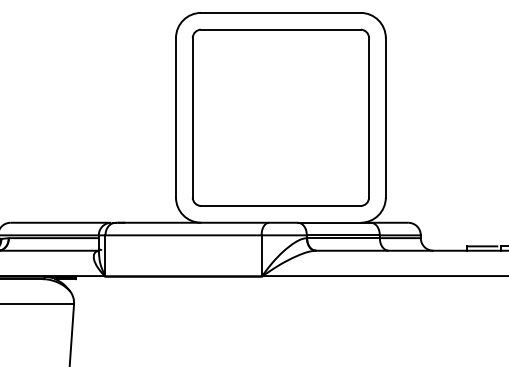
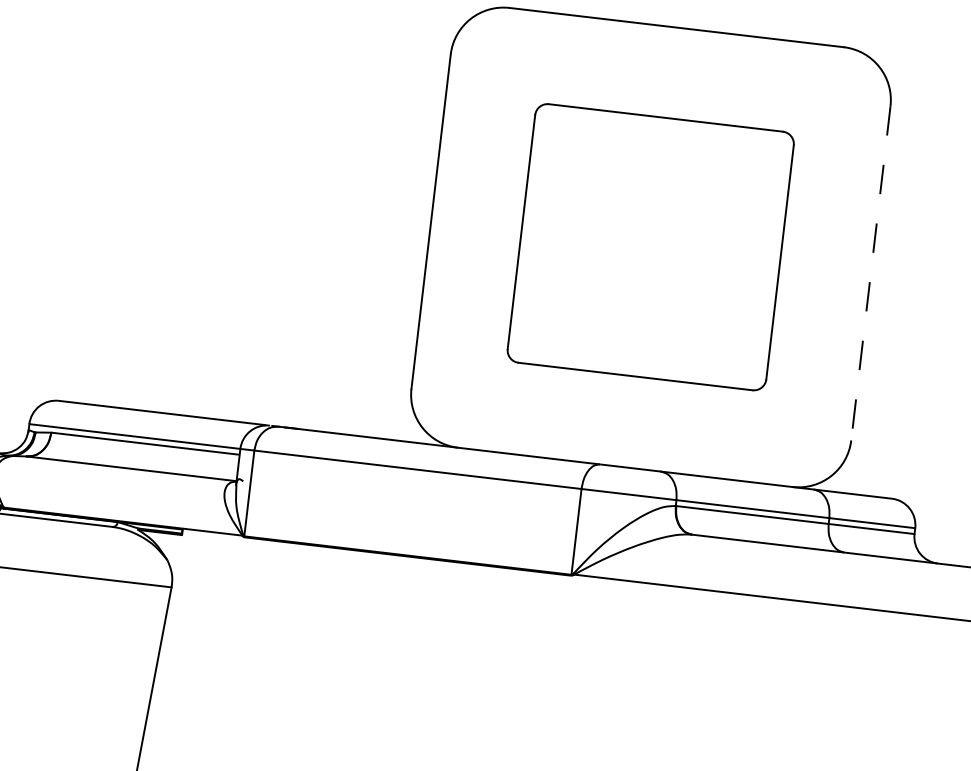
part: (280, 117) -> (650, 246), size x0.7
line: (385, 117) -> (870, 272), solid -> dashed

